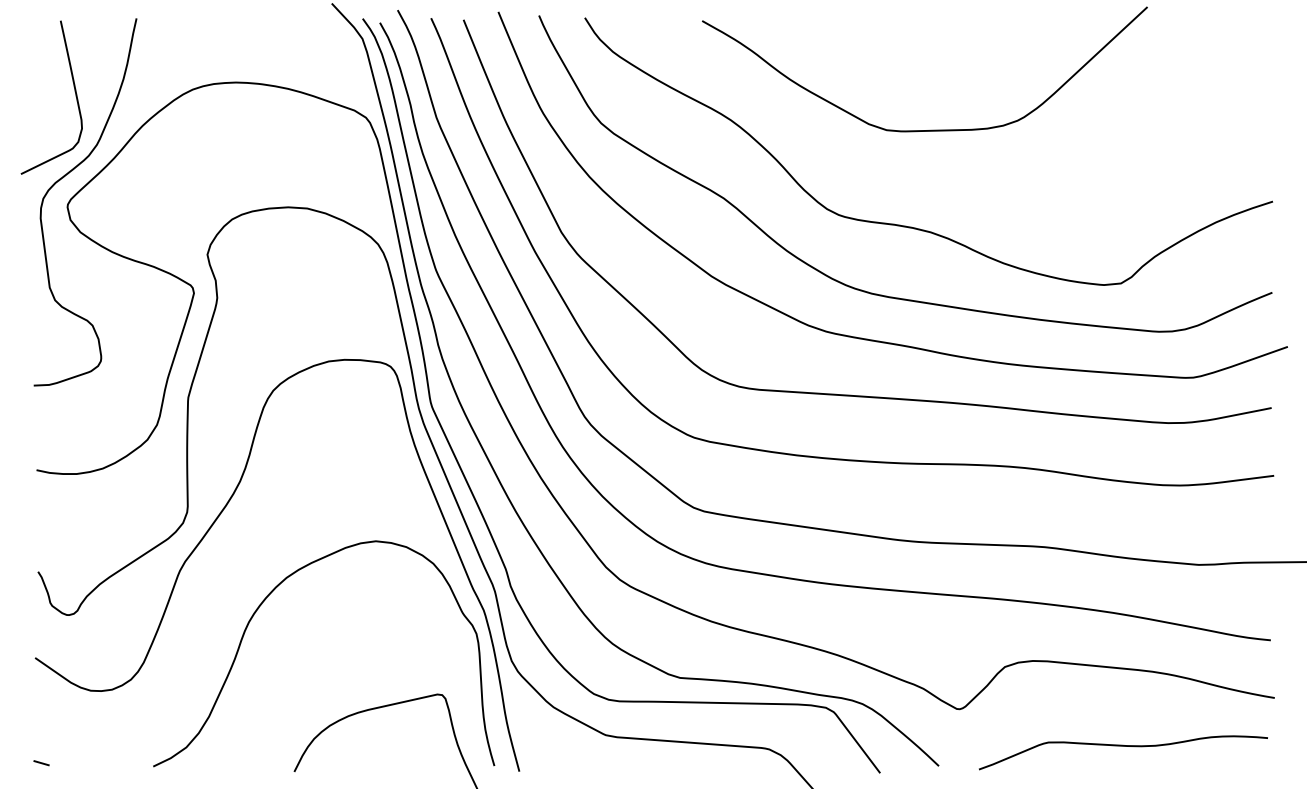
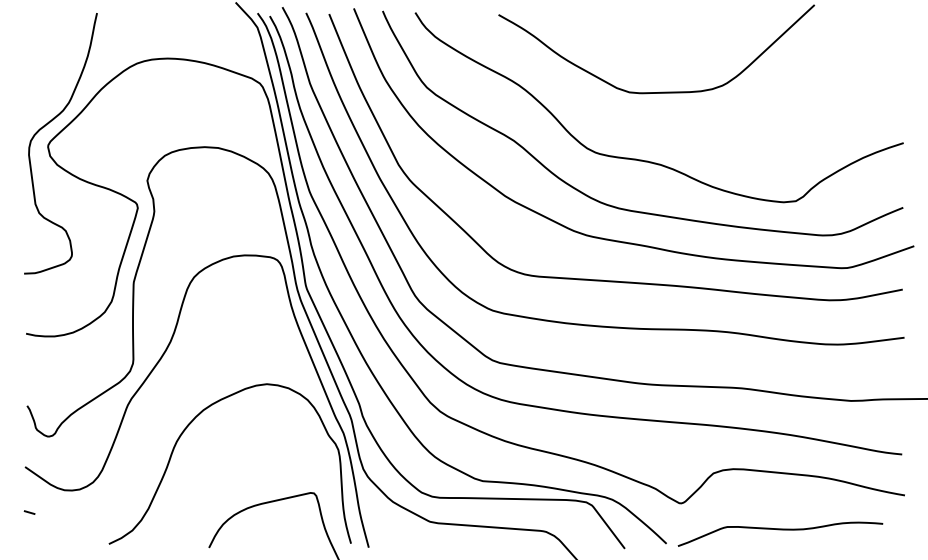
curve: (74, 91) -> (53, 64), removed
curve: (1123, 746) -> (780, 529), moved
line: (41, 763) -> (29, 512), moved

